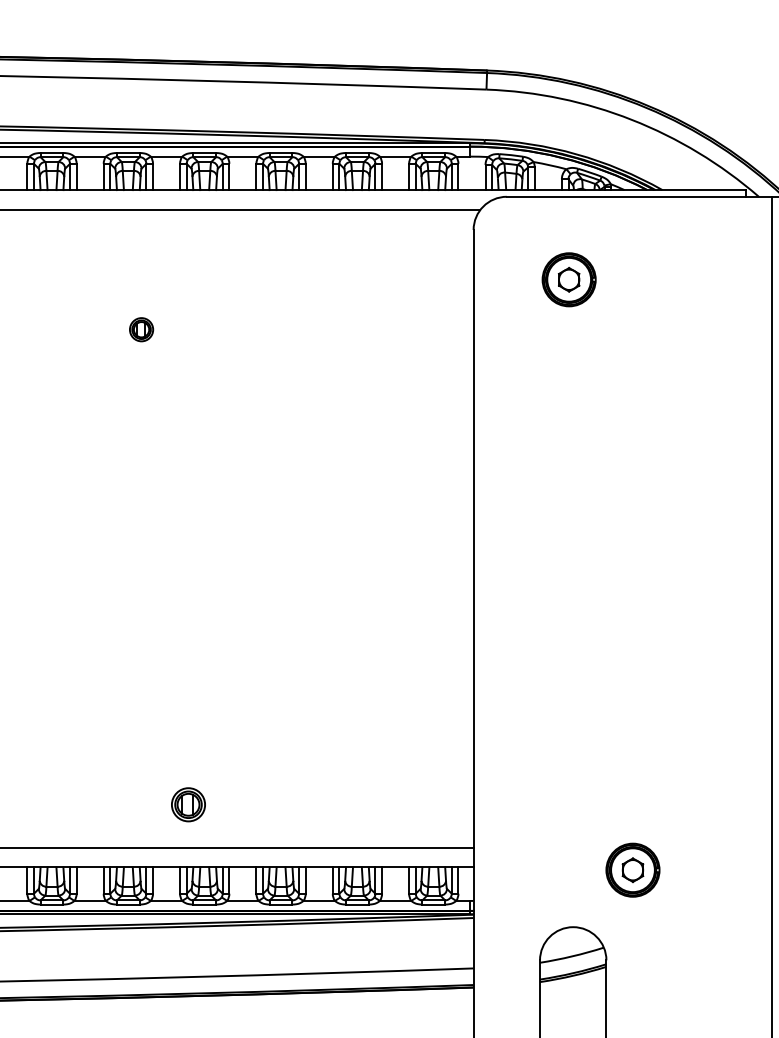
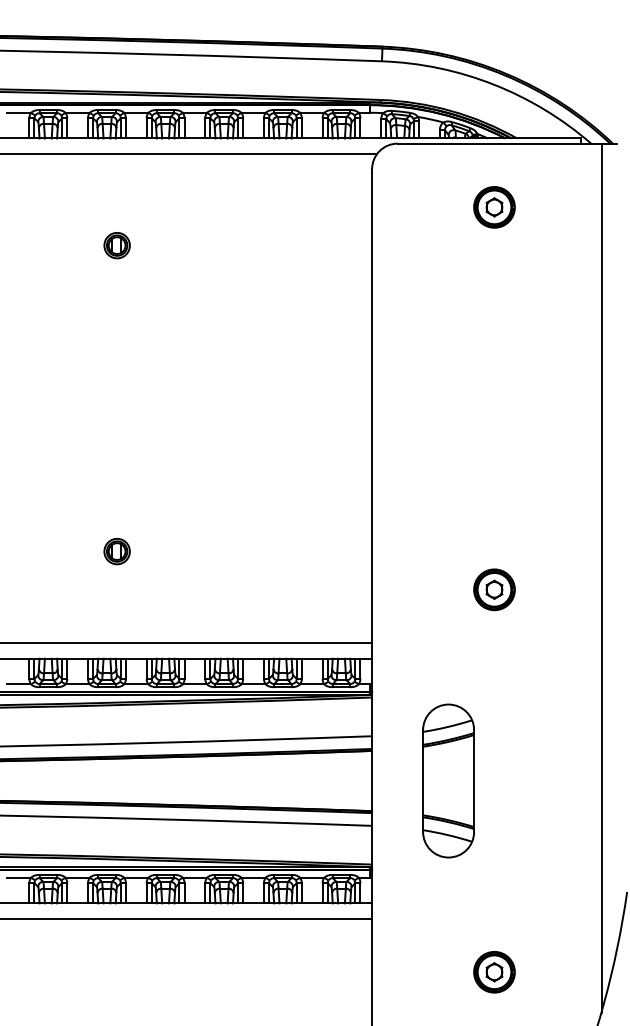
part: (569, 279) -> (494, 207), moved
part: (140, 329) -> (116, 245), size x1.43
part: (187, 804) -> (116, 551), moved
part: (632, 869) -> (494, 589), moved

